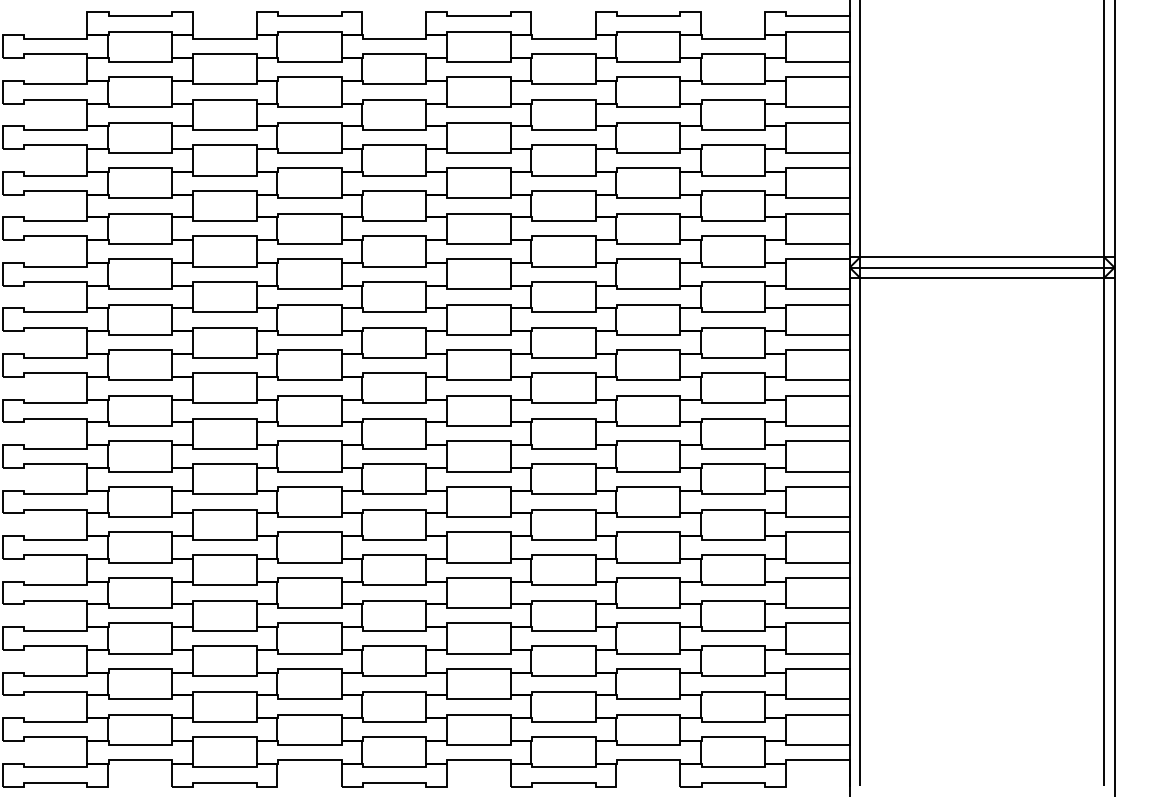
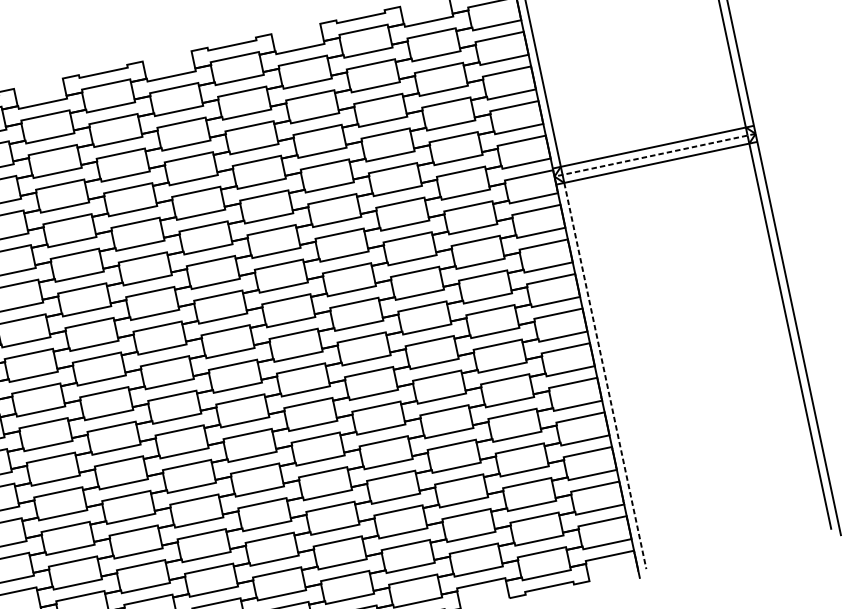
line: (982, 267) -> (655, 155), solid -> dashed
line: (860, 532) -> (605, 376), solid -> dashed

